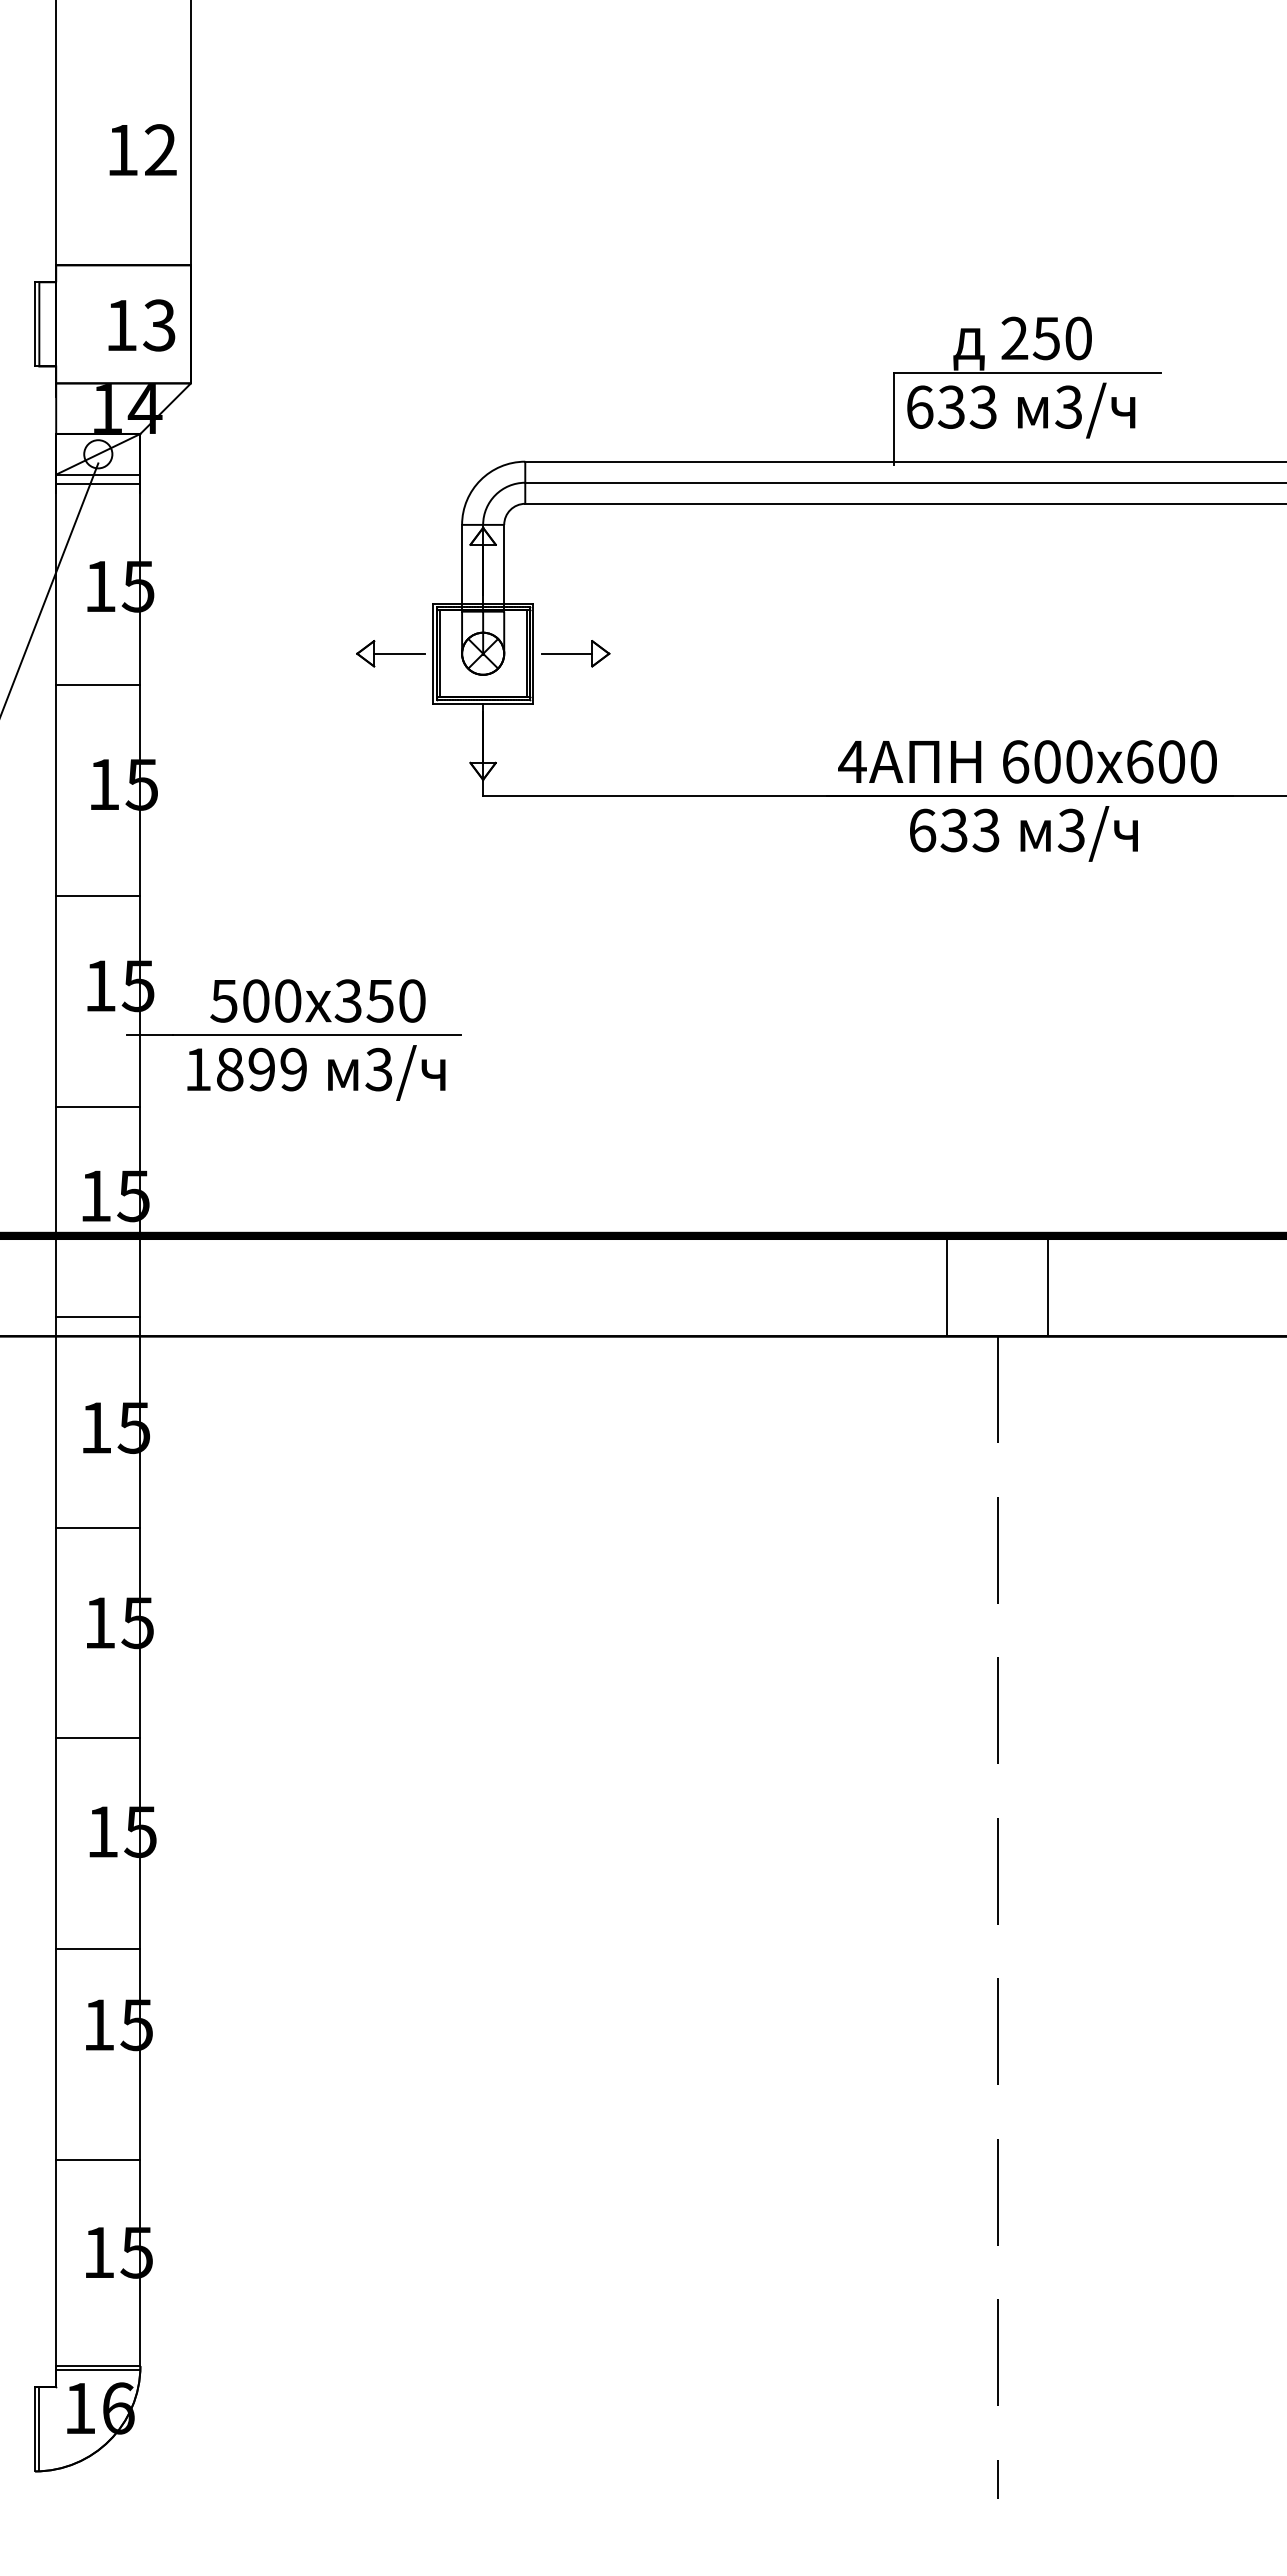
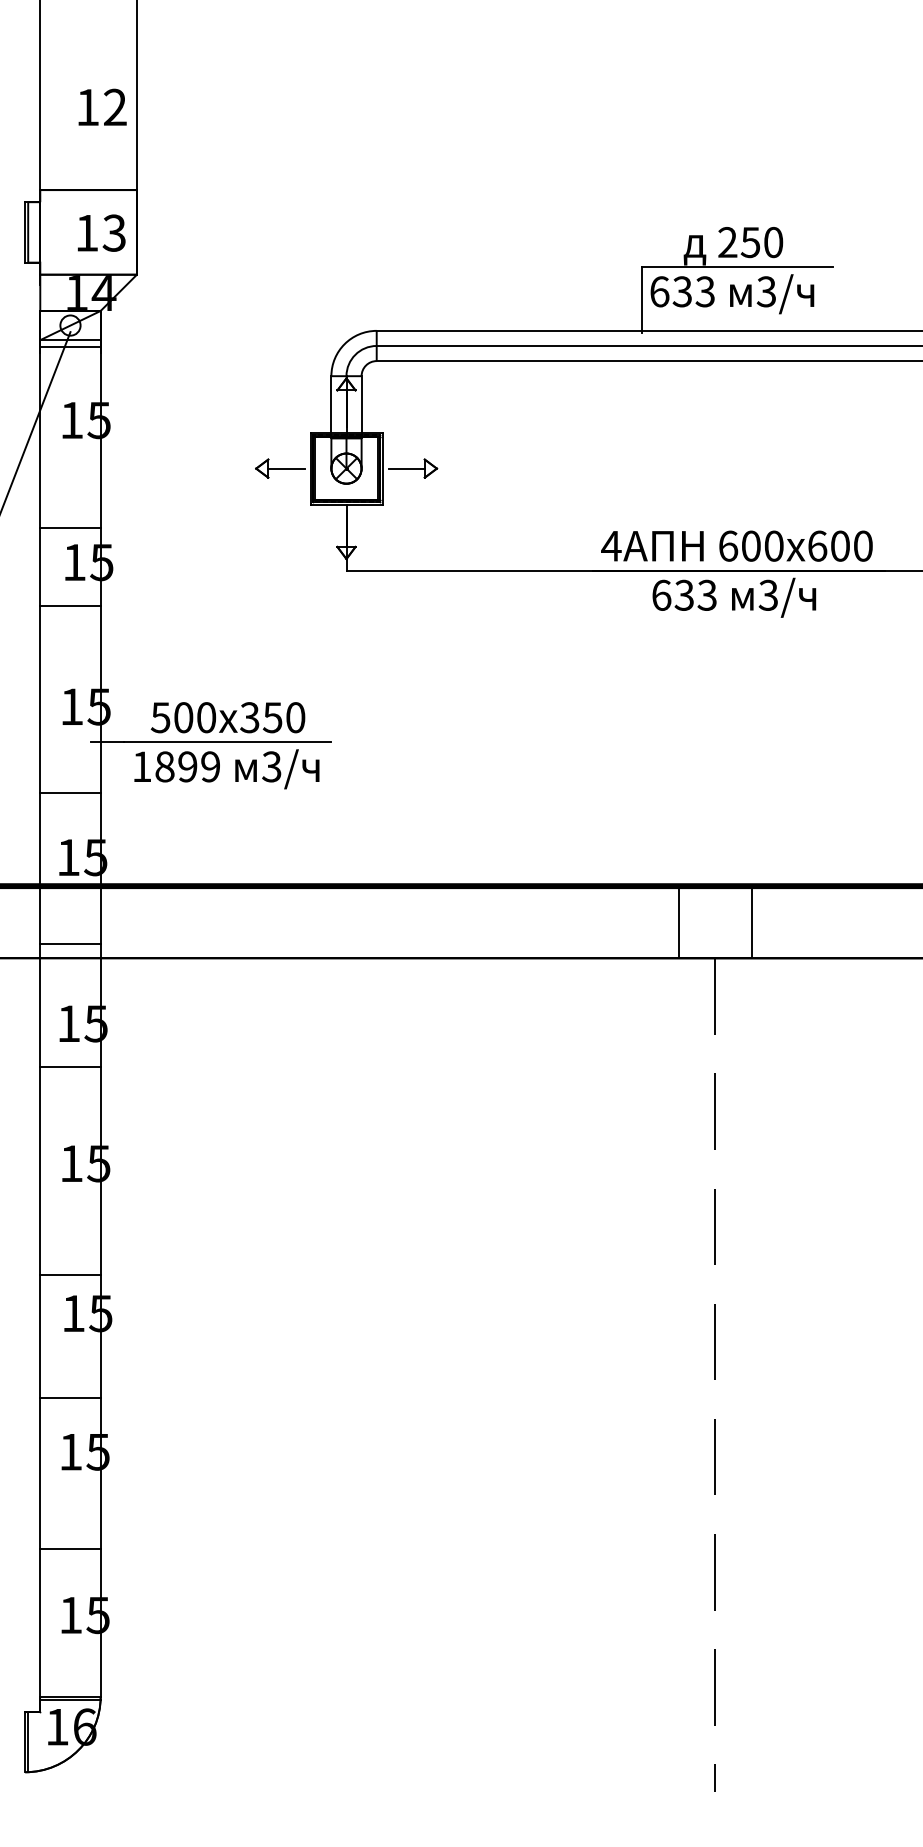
line: (98, 685) -> (70, 527), moved
line: (98, 895) -> (70, 606), moved
line: (98, 1527) -> (70, 1066), moved
line: (98, 1738) -> (70, 1275), moved

